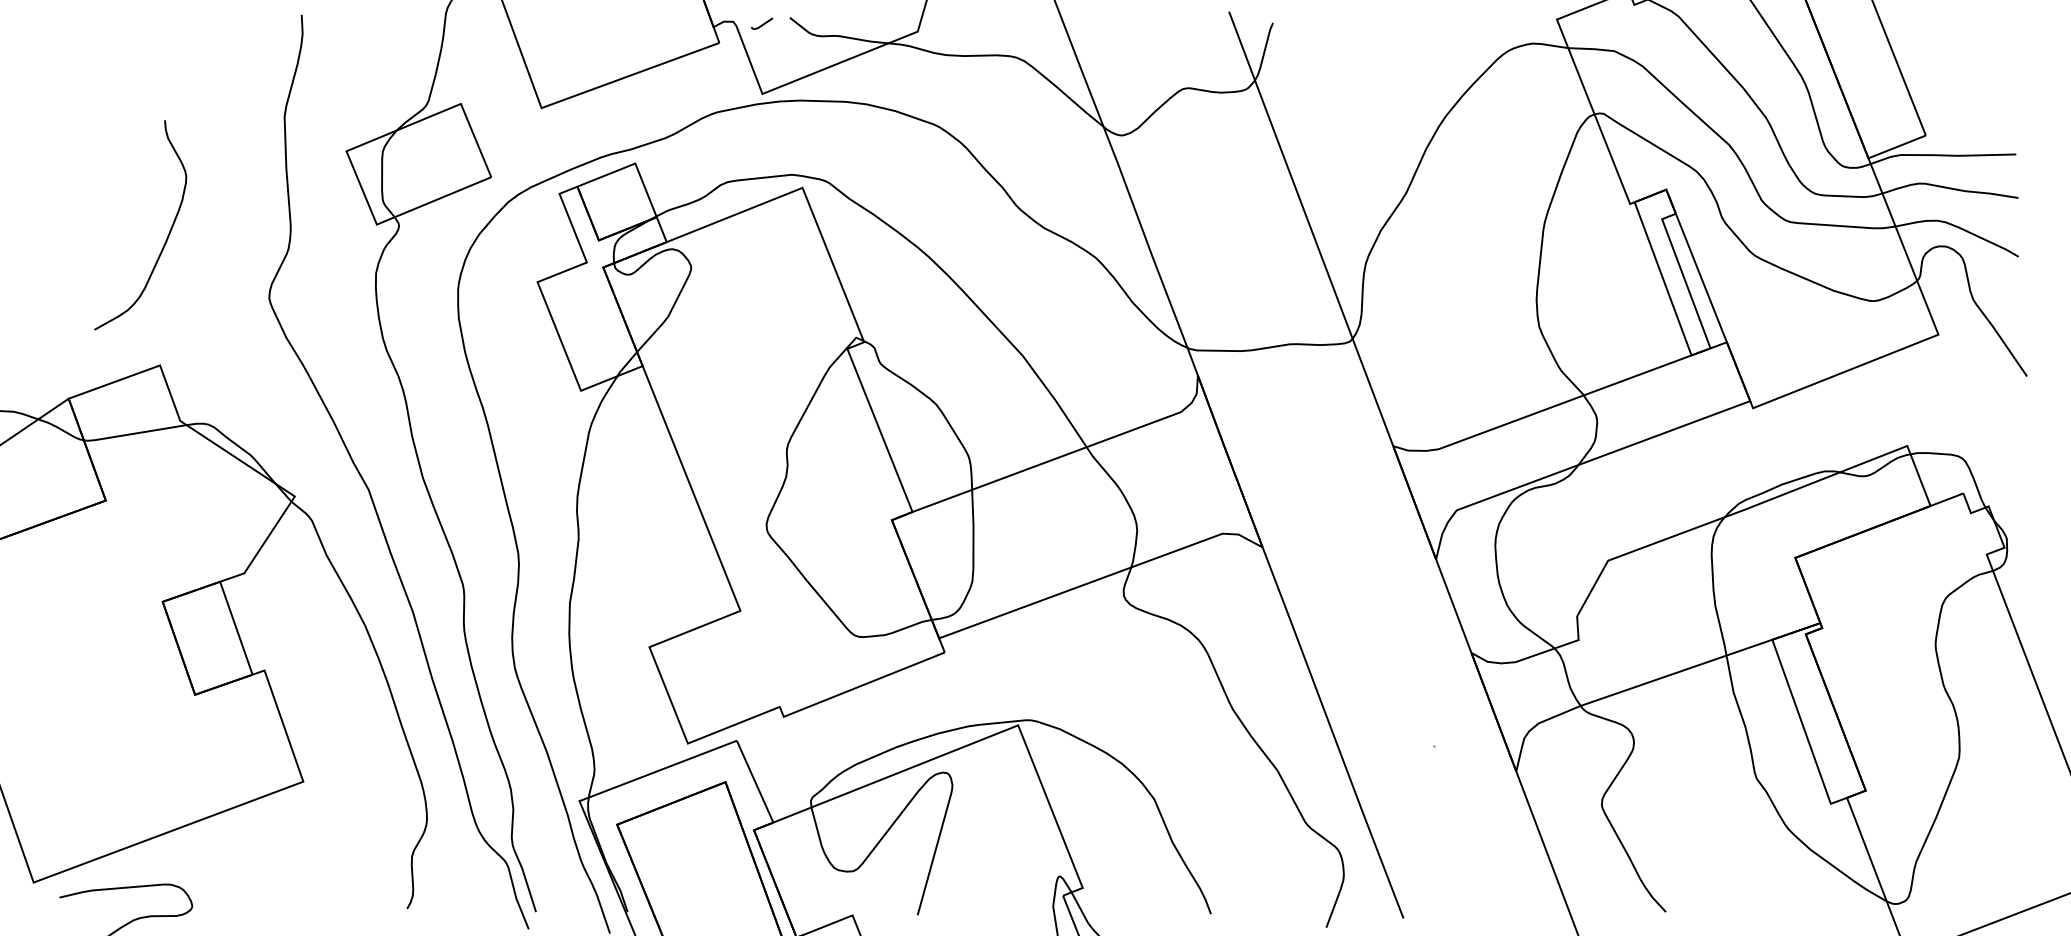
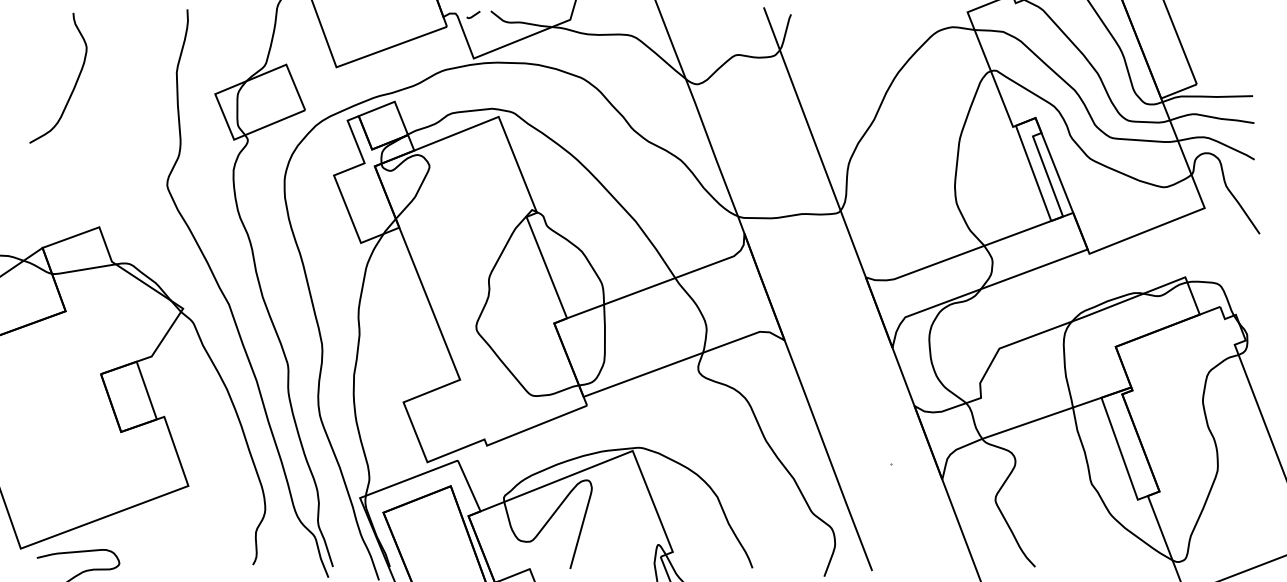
curve: (166, 235) -> (74, 84), moved

